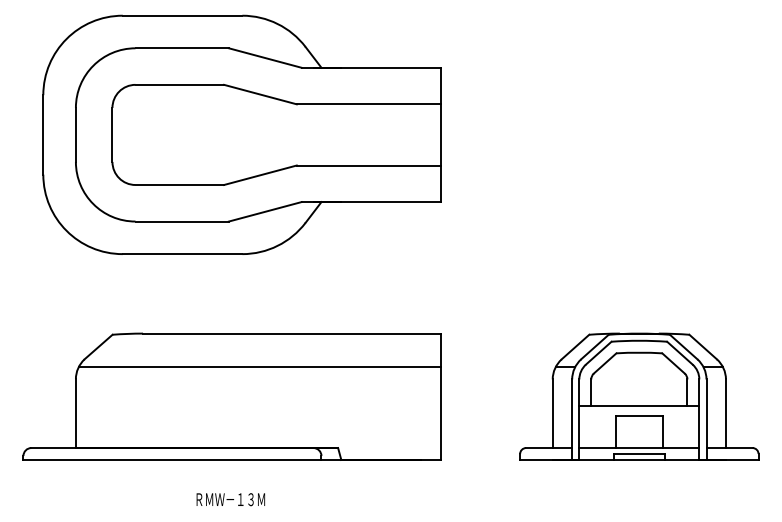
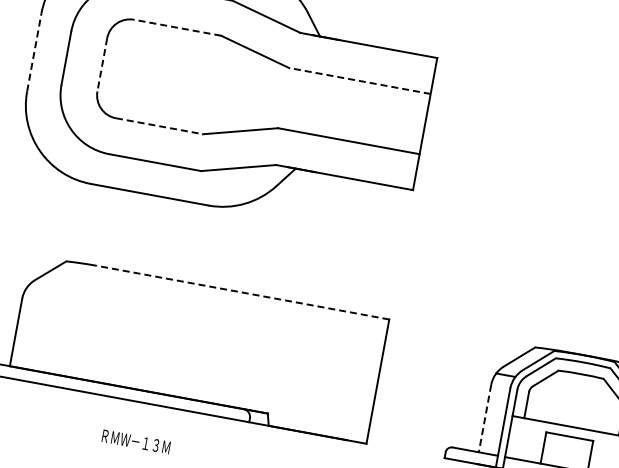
line: (179, 84) -> (177, 27), solid -> dashed
line: (368, 104) -> (359, 81), solid -> dashed
line: (43, 134) -> (34, 51), solid -> dashed
line: (112, 135) -> (102, 65), solid -> dashed
line: (180, 185) -> (160, 126), solid -> dashed
line: (291, 333) -> (242, 292), solid -> dashed
line: (259, 366) -> (205, 319), removed
line: (552, 414) -> (484, 419), solid -> dashed
text: (230, 499) -> (135, 441), moved

